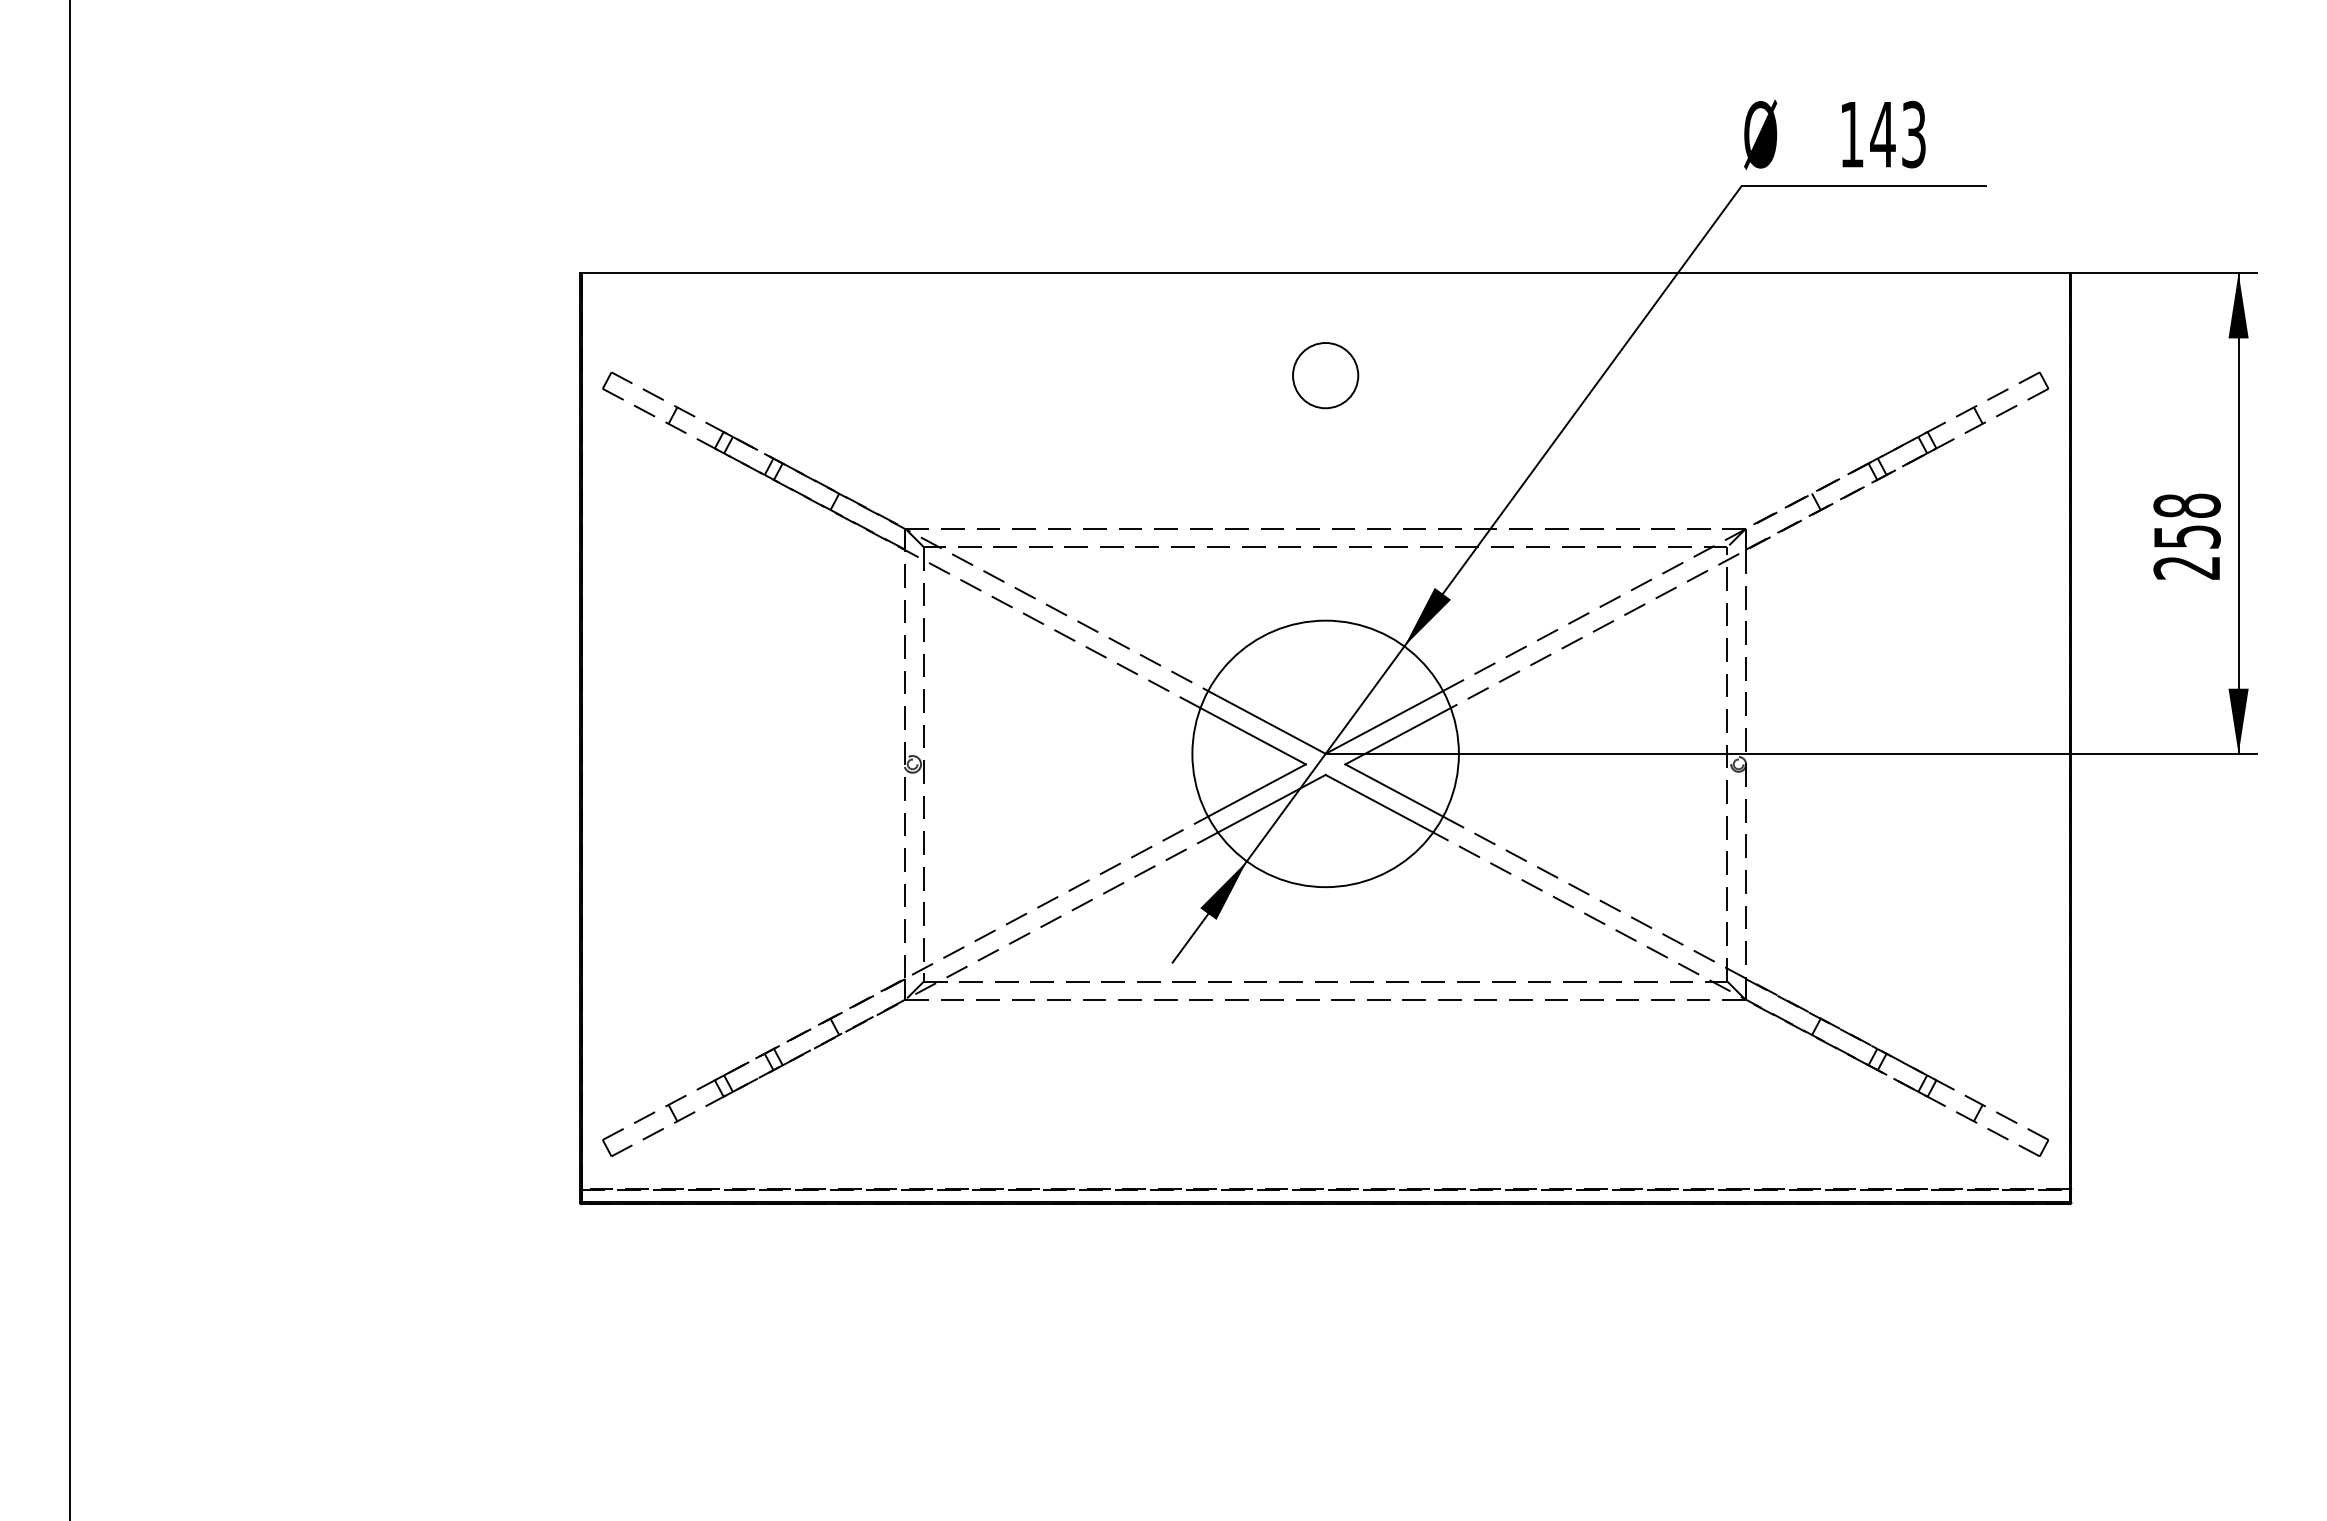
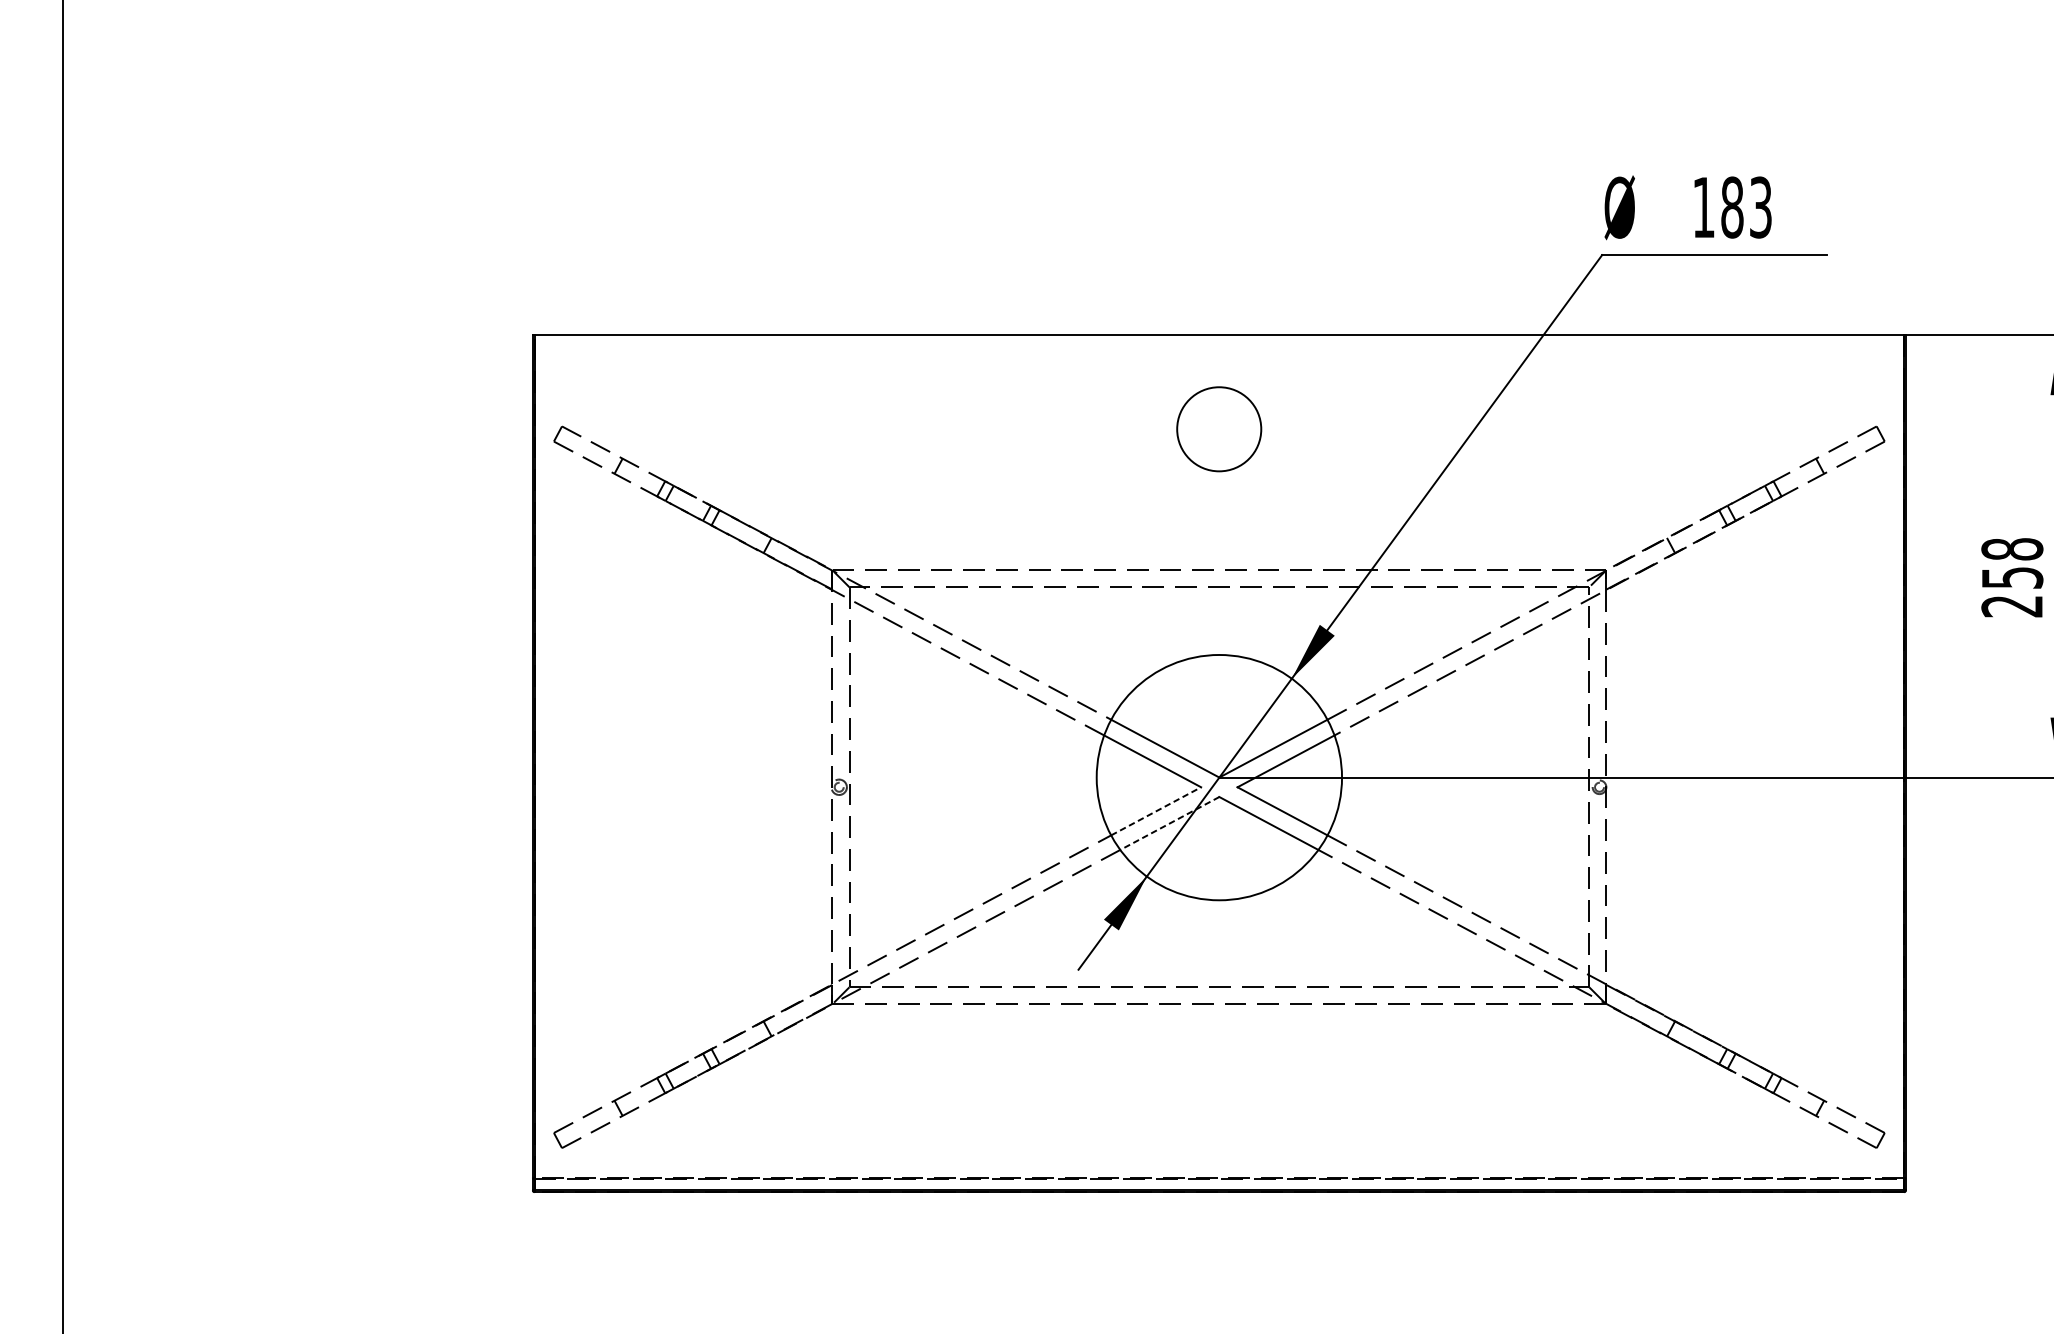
text: (1882, 134) -> (1731, 207), 143 -> 183
circle: (1325, 375) -> (1219, 429), size x1.4
line: (1257, 790) -> (1156, 811), solid -> dashed
line: (1271, 803) -> (1169, 823), solid -> dashed

